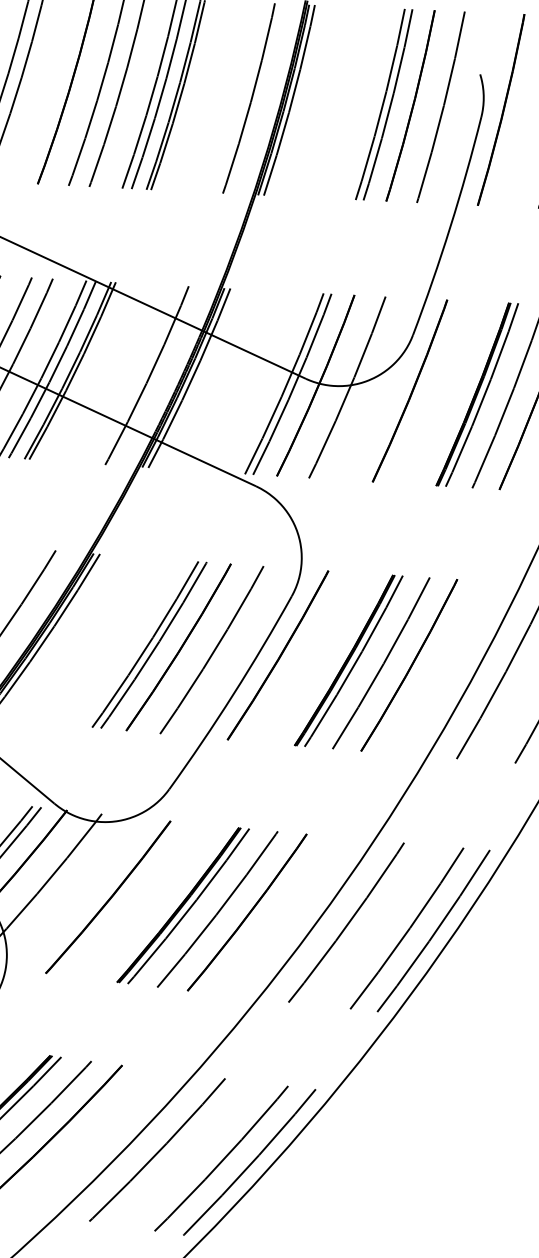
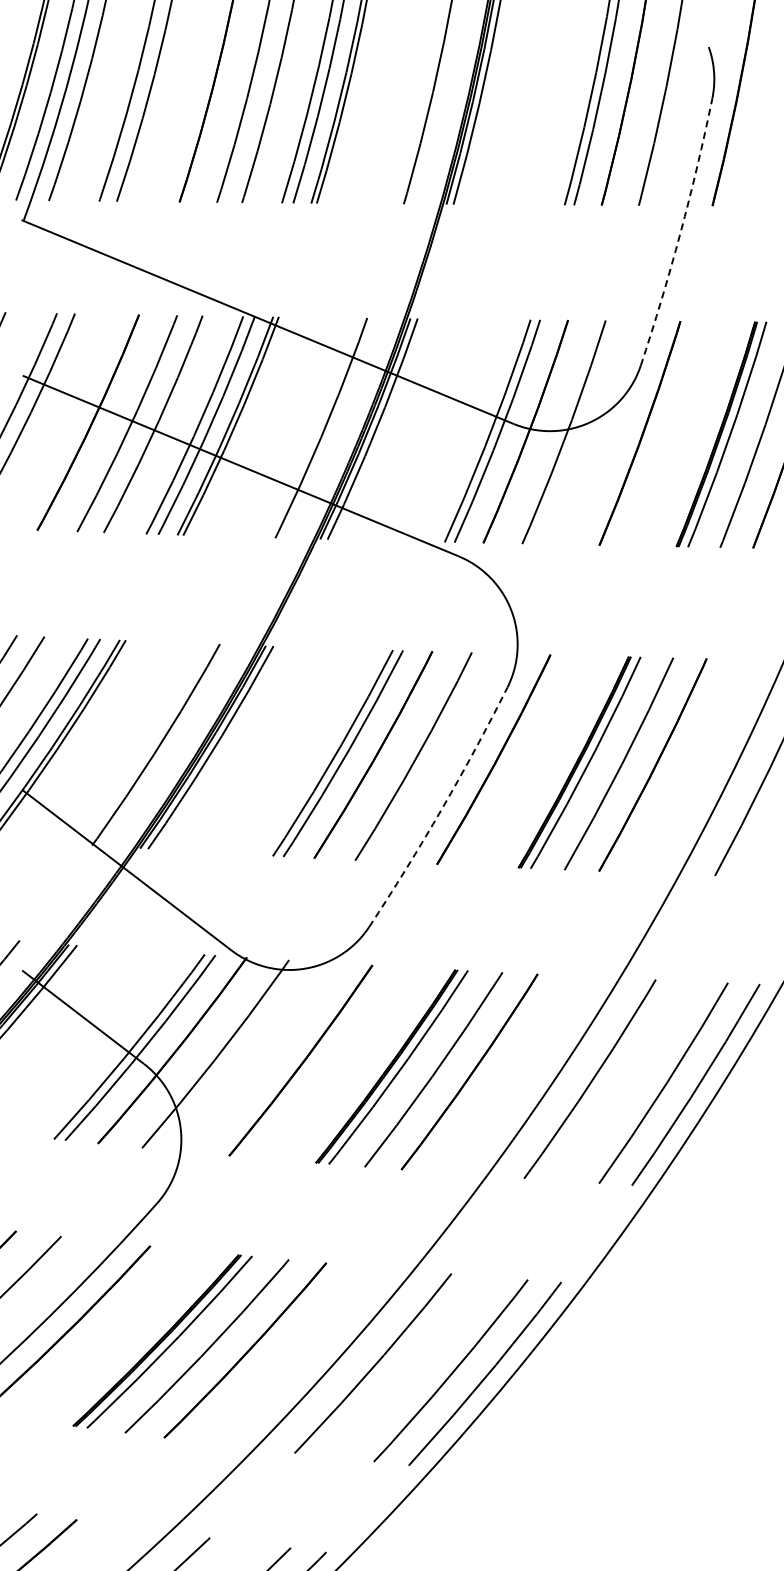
arc: (450, 227) -> (680, 233), solid -> dashed
arc: (233, 694) -> (441, 809), solid -> dashed

